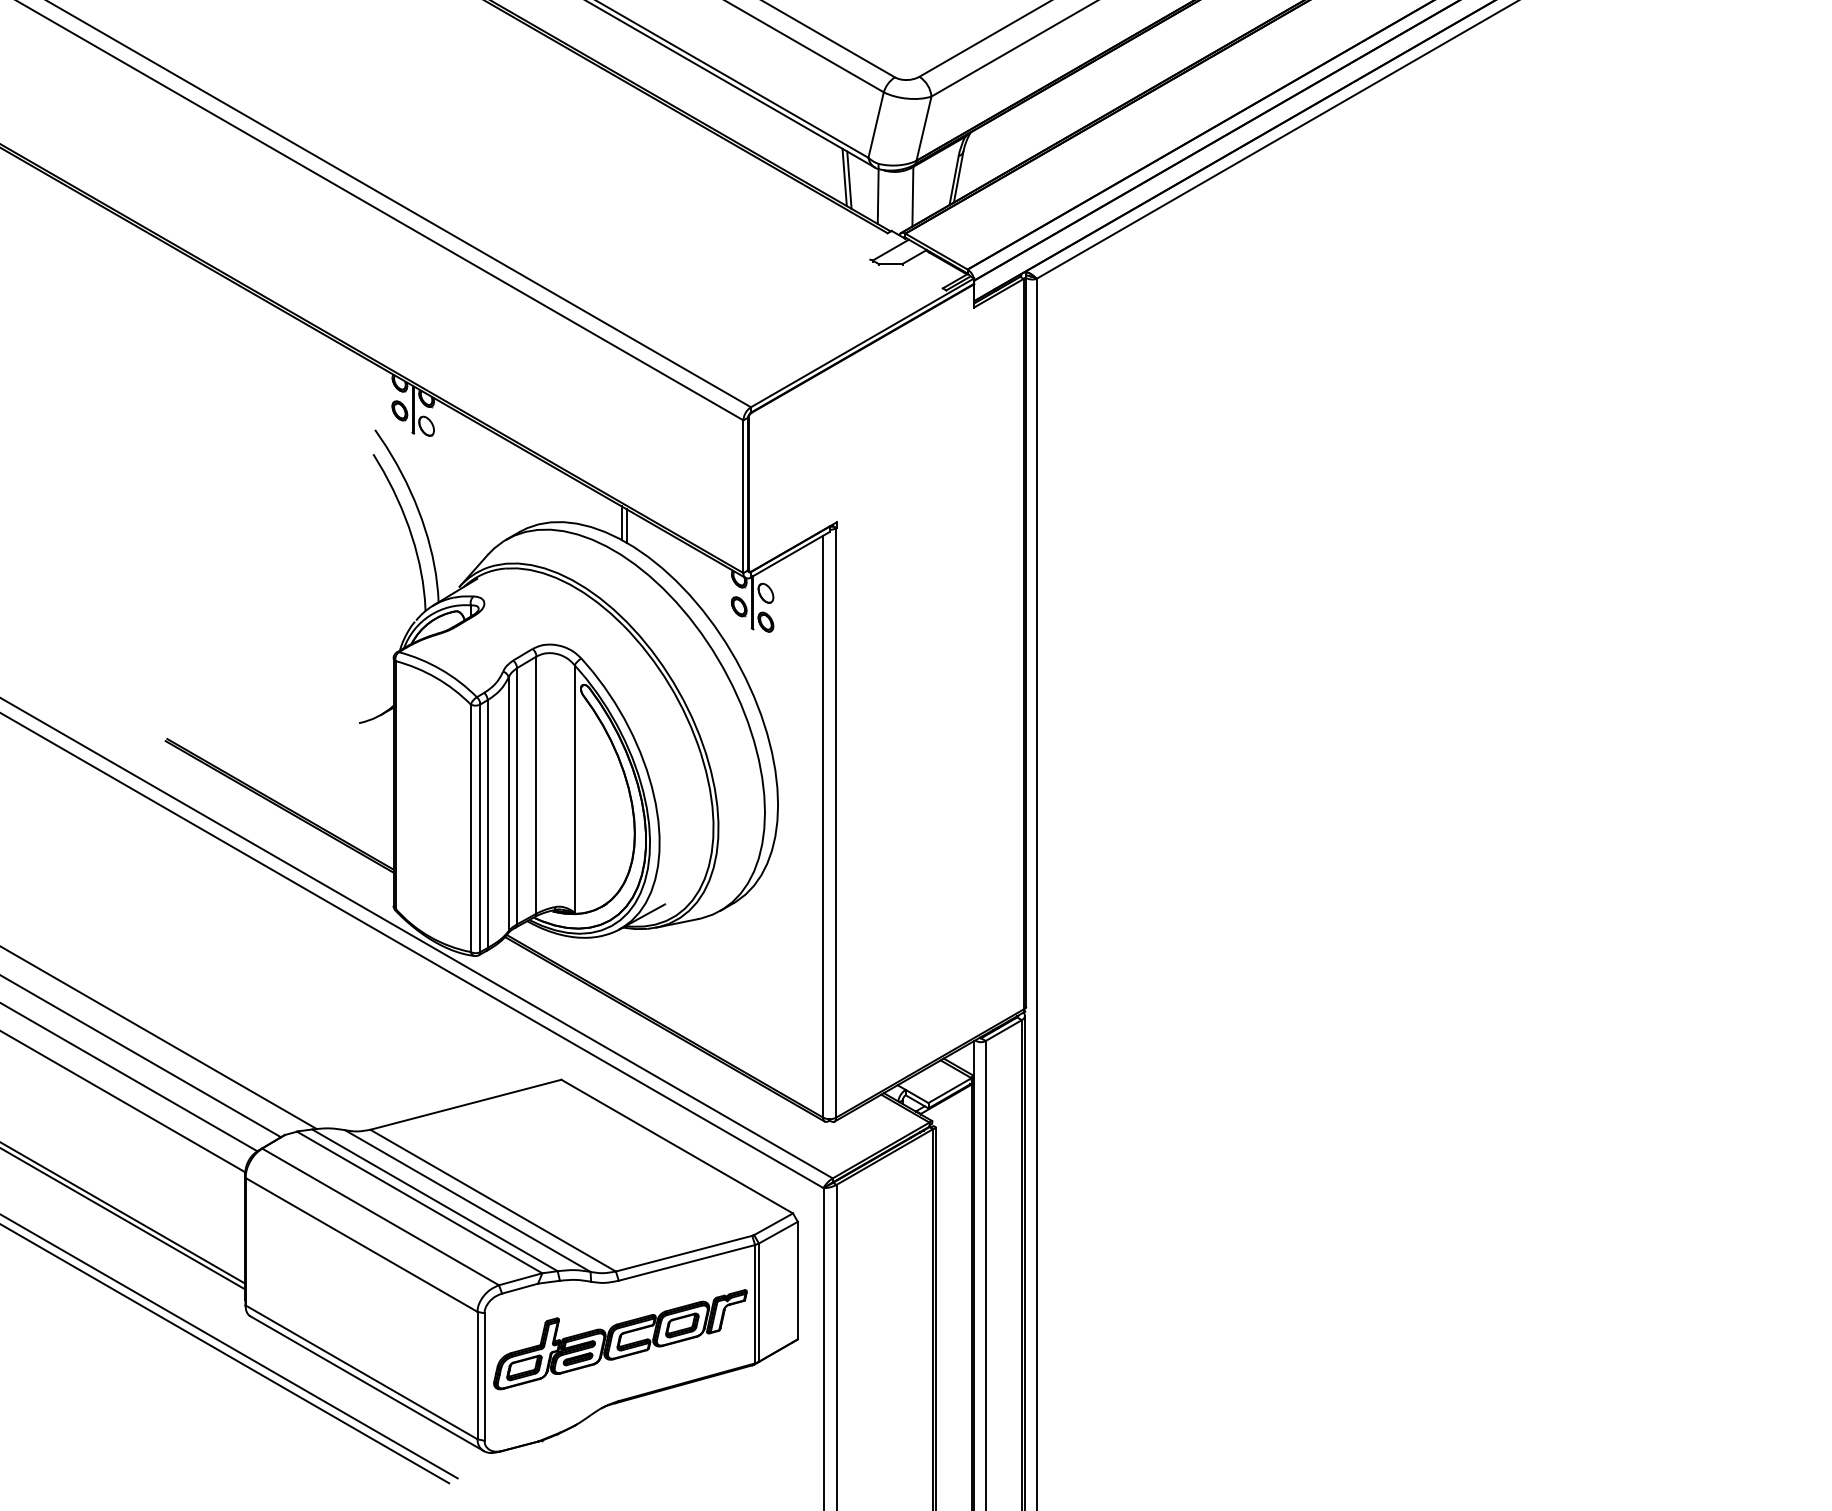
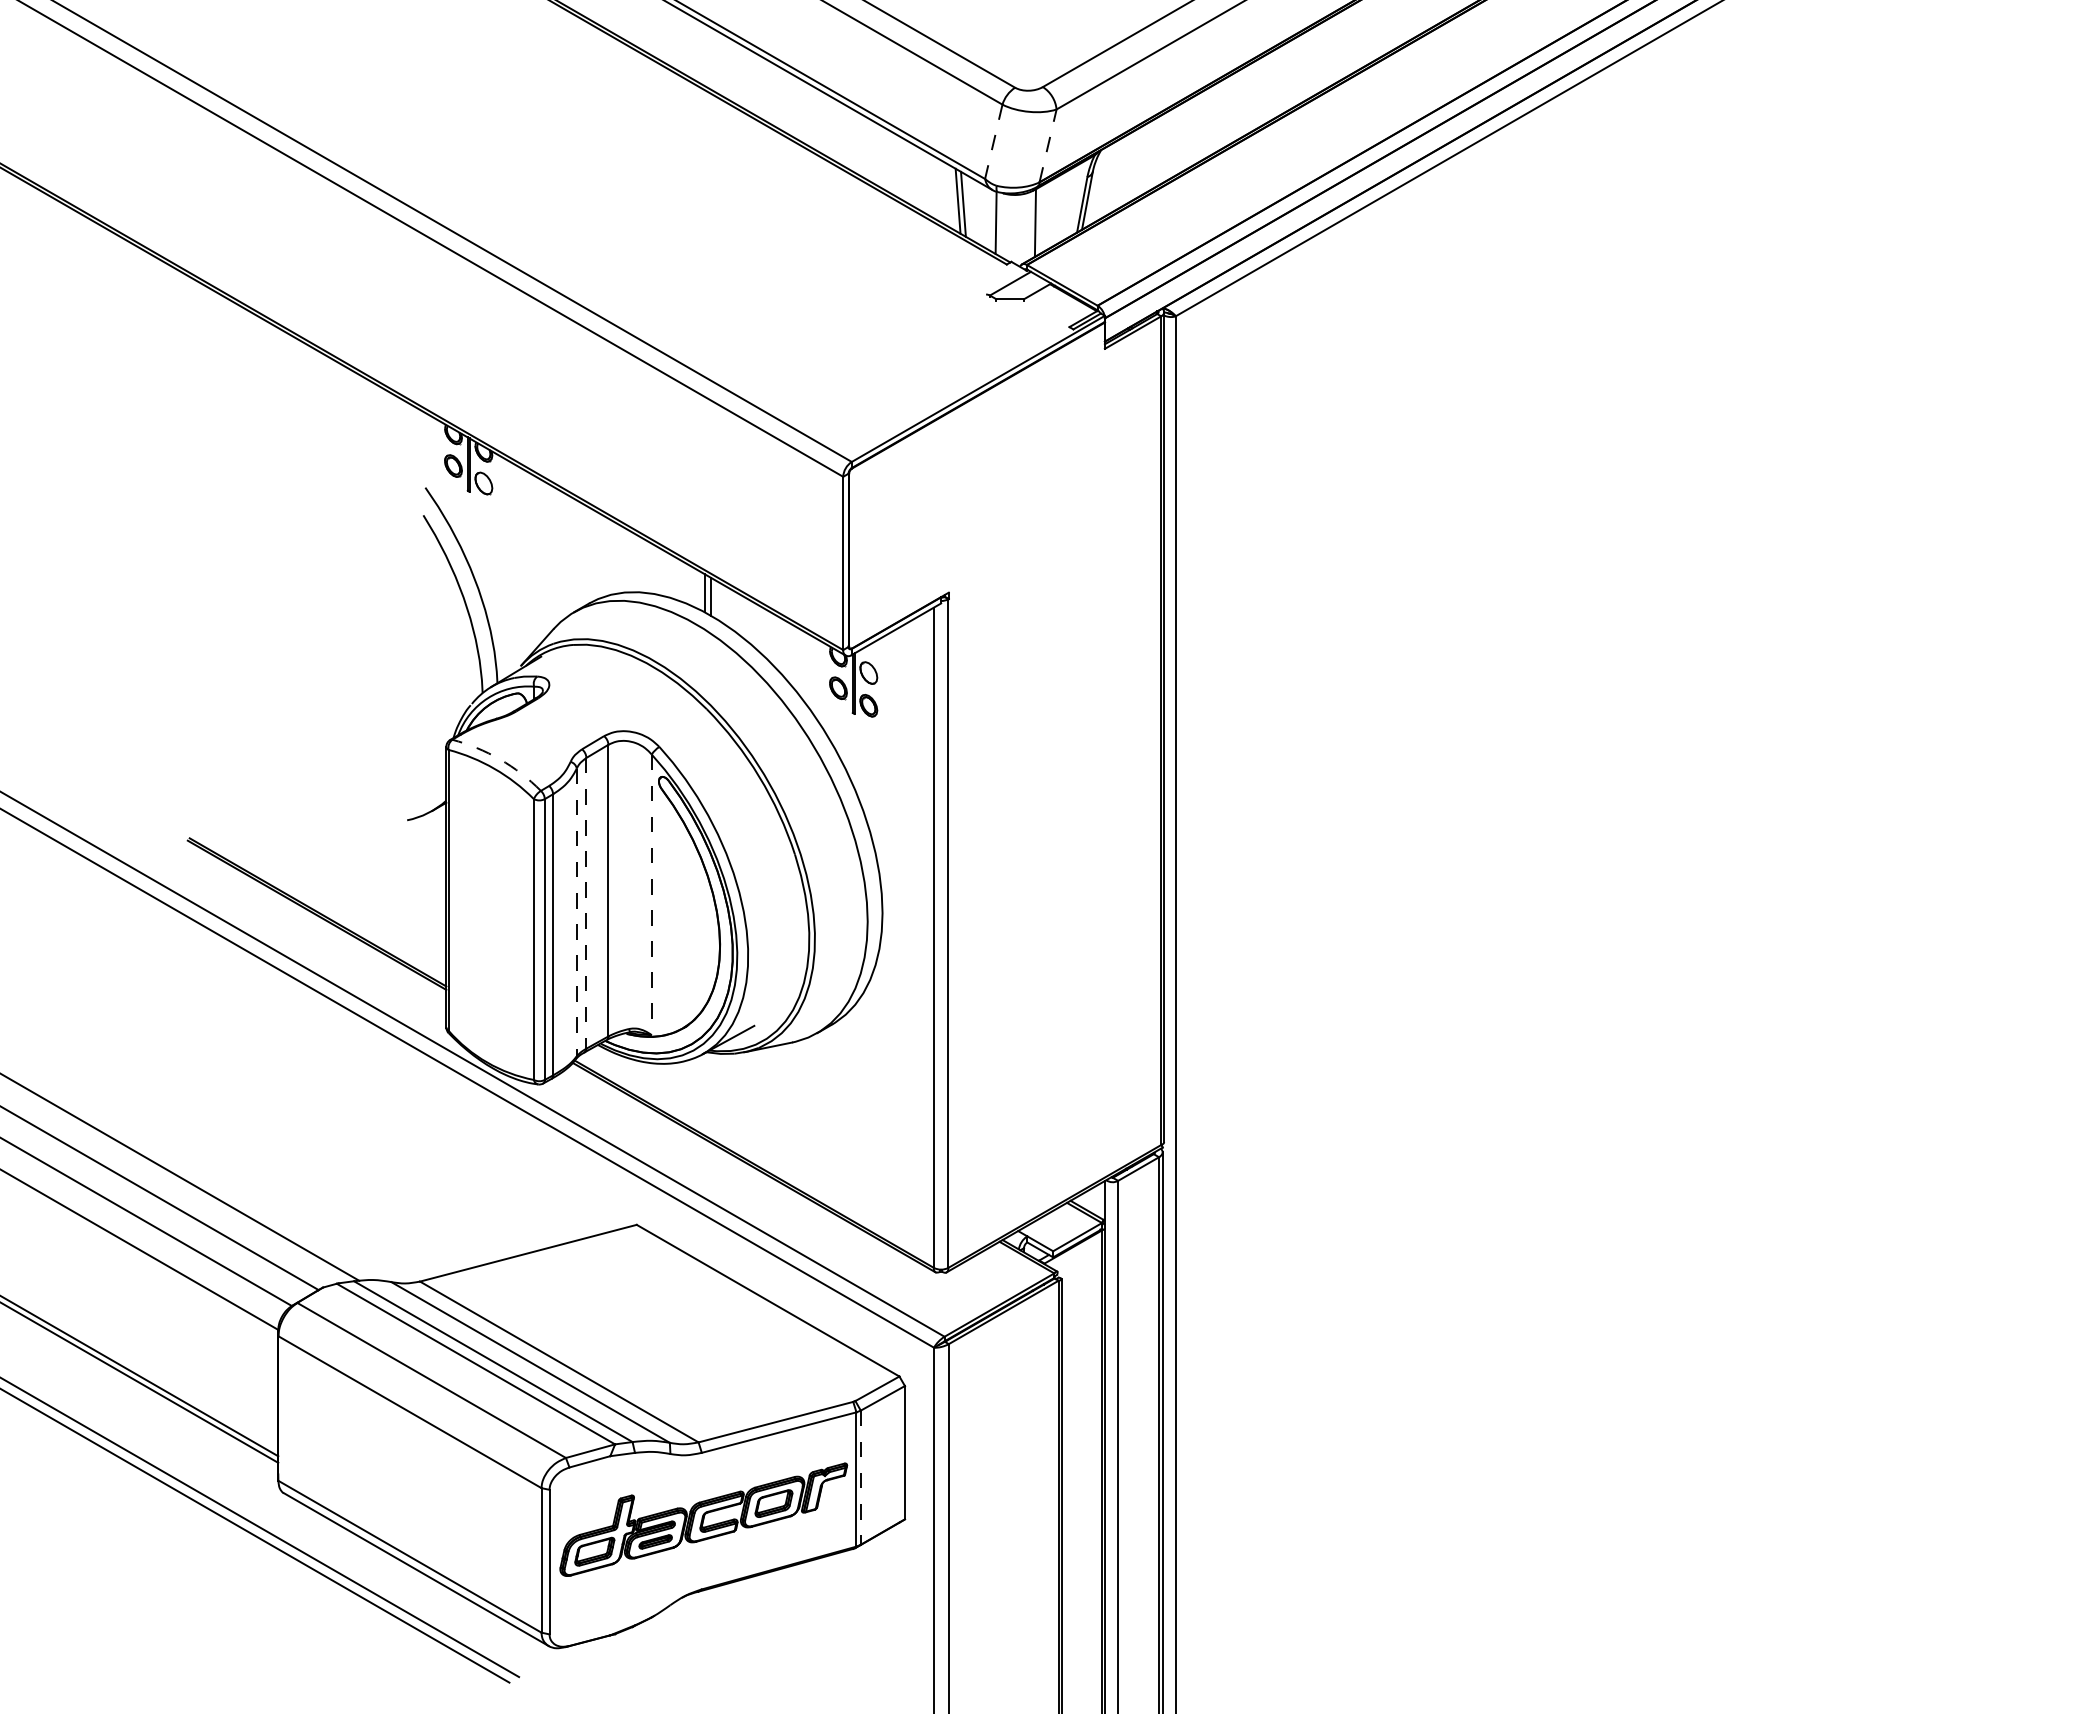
line: (875, 125) -> (993, 142), solid -> dashed
line: (924, 128) -> (1048, 145), solid -> dashed
arc: (441, 669) -> (500, 759), solid -> dashed
line: (574, 789) -> (651, 895), solid -> dashed
line: (517, 796) -> (586, 903), solid -> dashed
line: (508, 804) -> (576, 912), solid -> dashed
line: (758, 1303) -> (860, 1478), solid -> dashed

